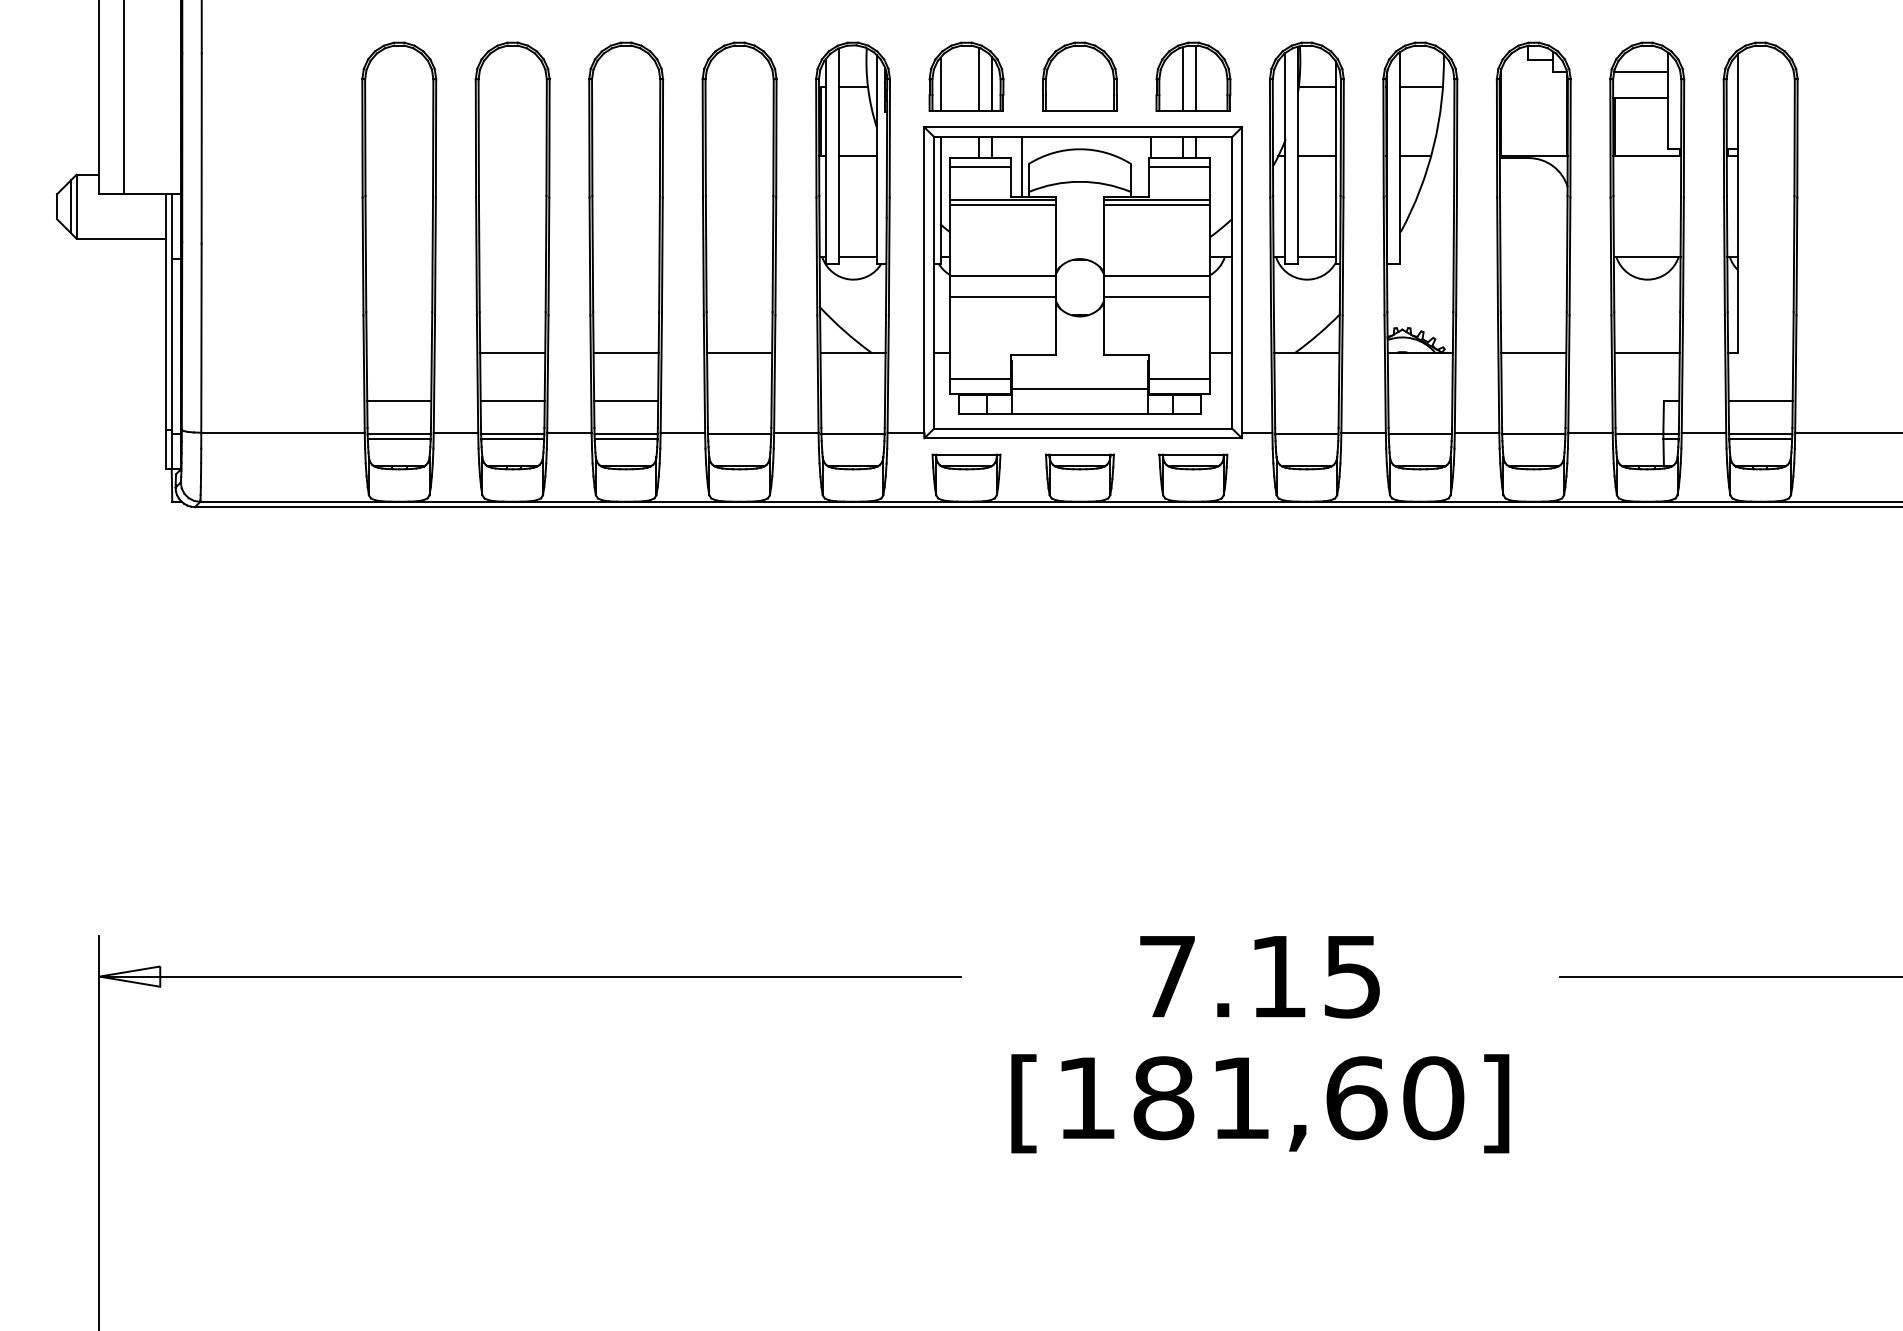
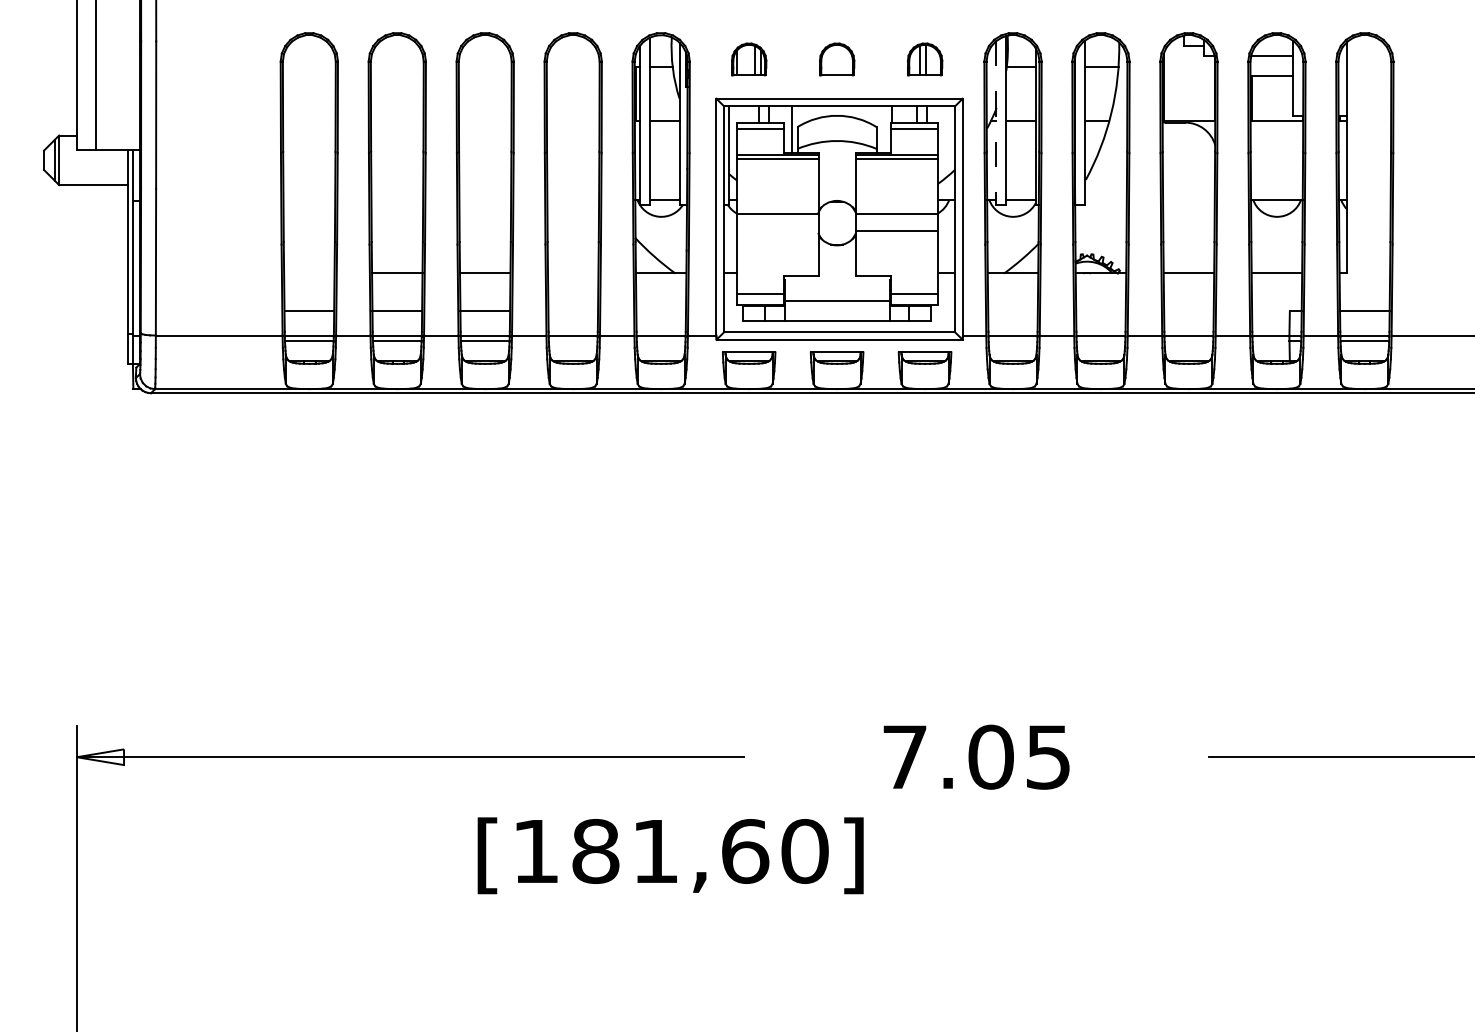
part: (966, 76) -> (749, 59), size x0.6
part: (1079, 76) -> (836, 59), size x0.6
part: (1193, 76) -> (925, 59), size x0.6
line: (1285, 158) -> (996, 122), solid -> dashed
line: (1003, 297) -> (777, 230), removed
line: (739, 352) -> (573, 273), removed
text: (1278, 976) -> (991, 757), 7.15 -> 7.05
text: (1260, 1103) -> (670, 855), moved

